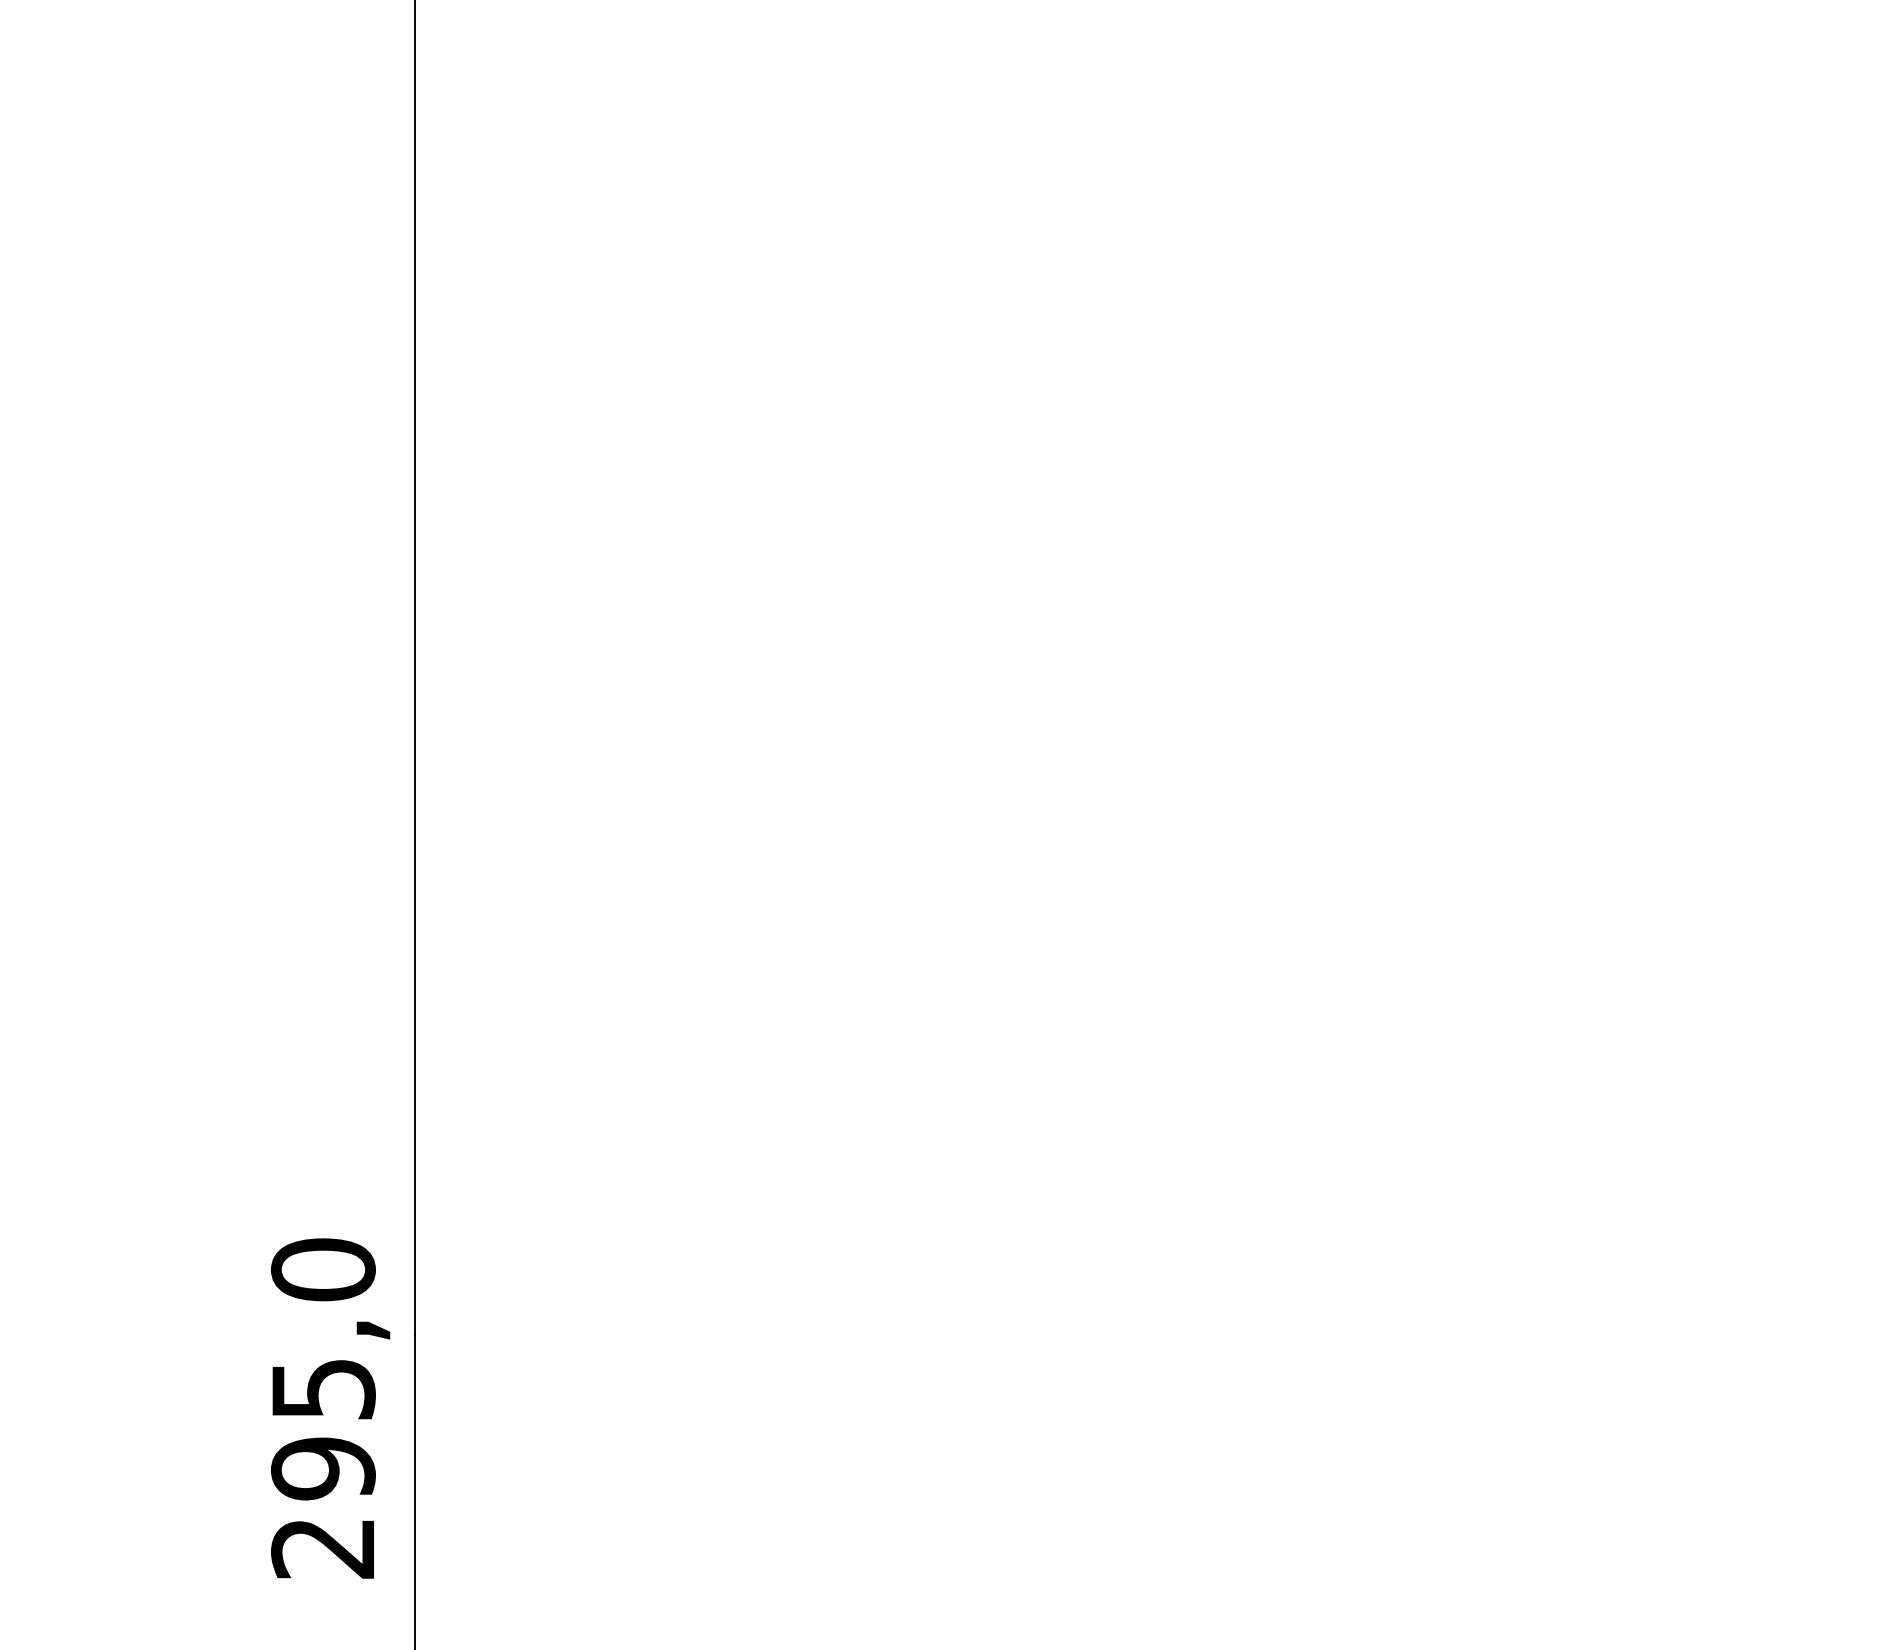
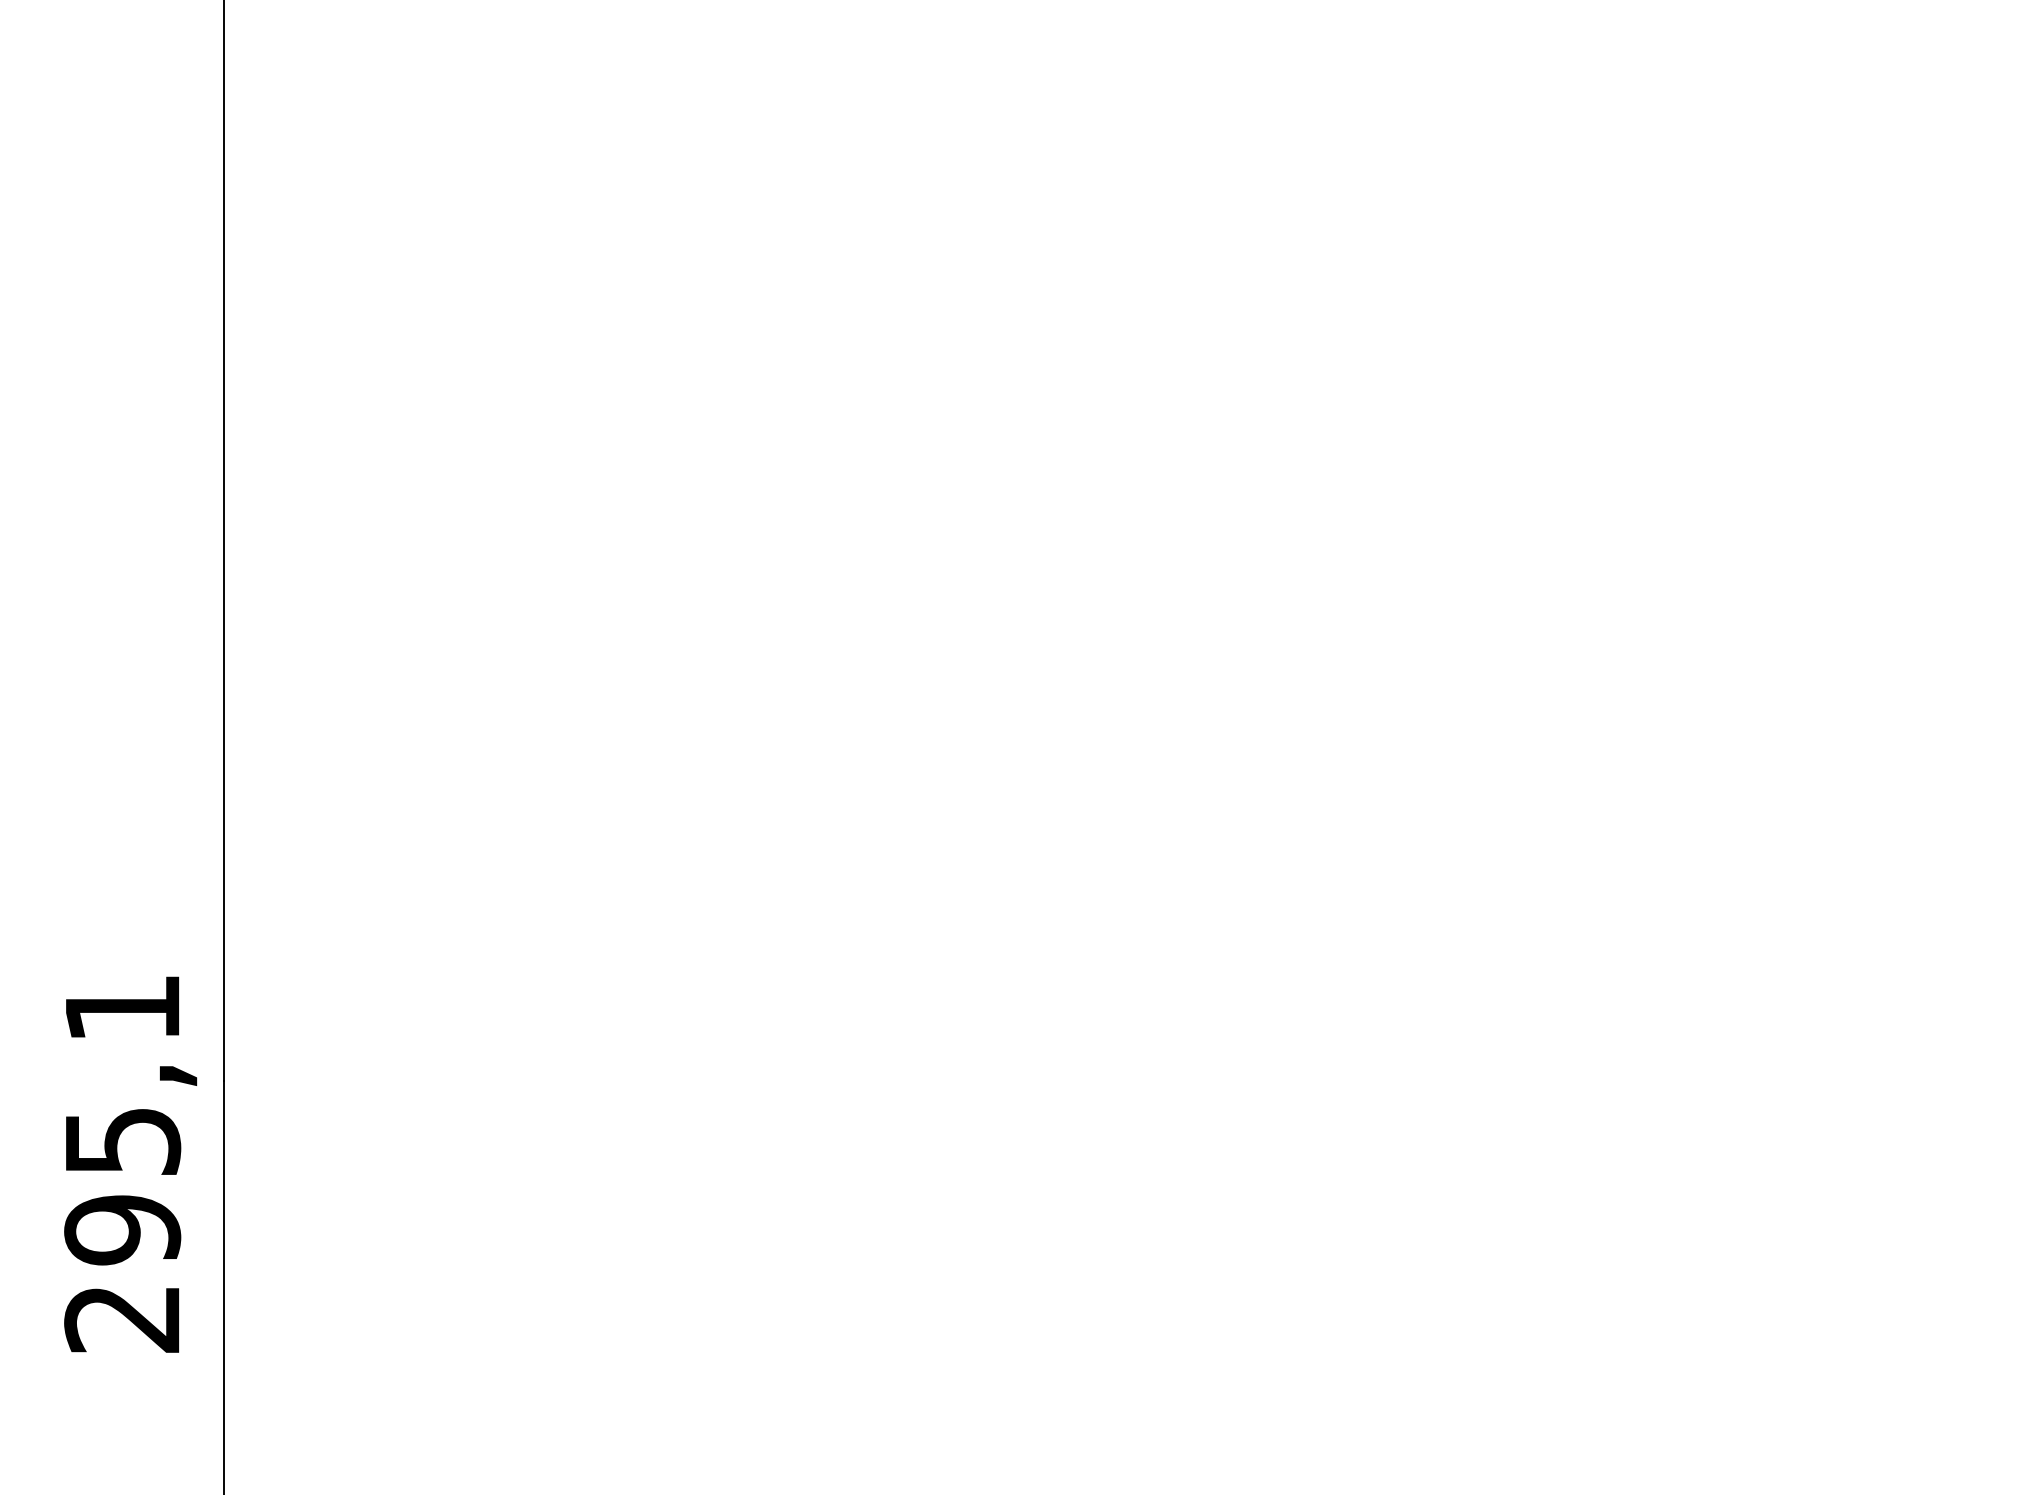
text: (323, 1269) -> (122, 1007), 295,0 -> 295,1

